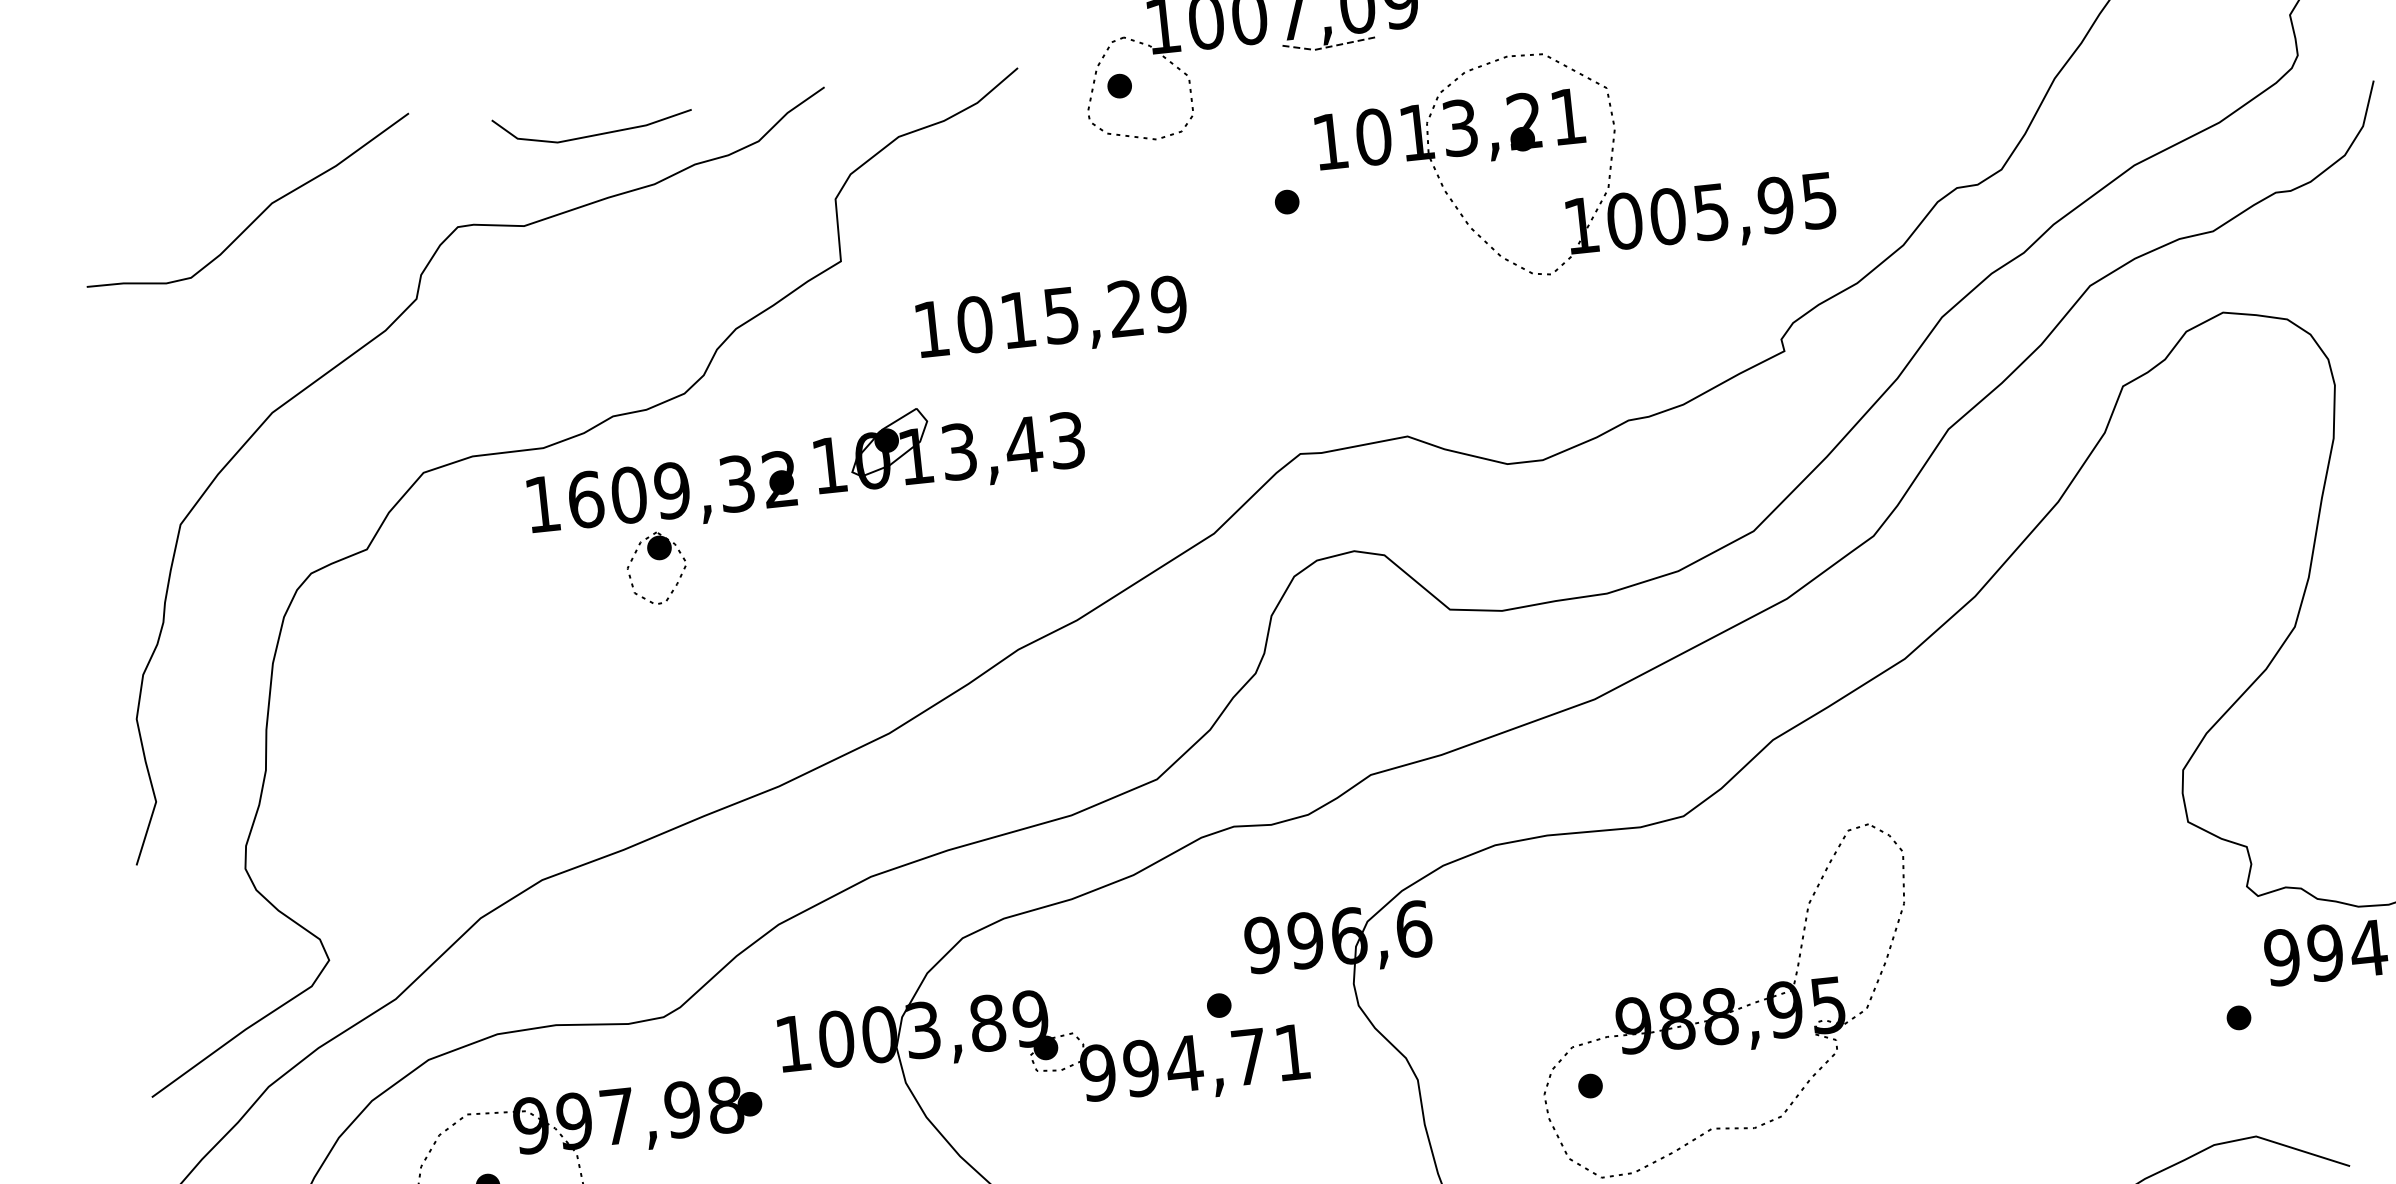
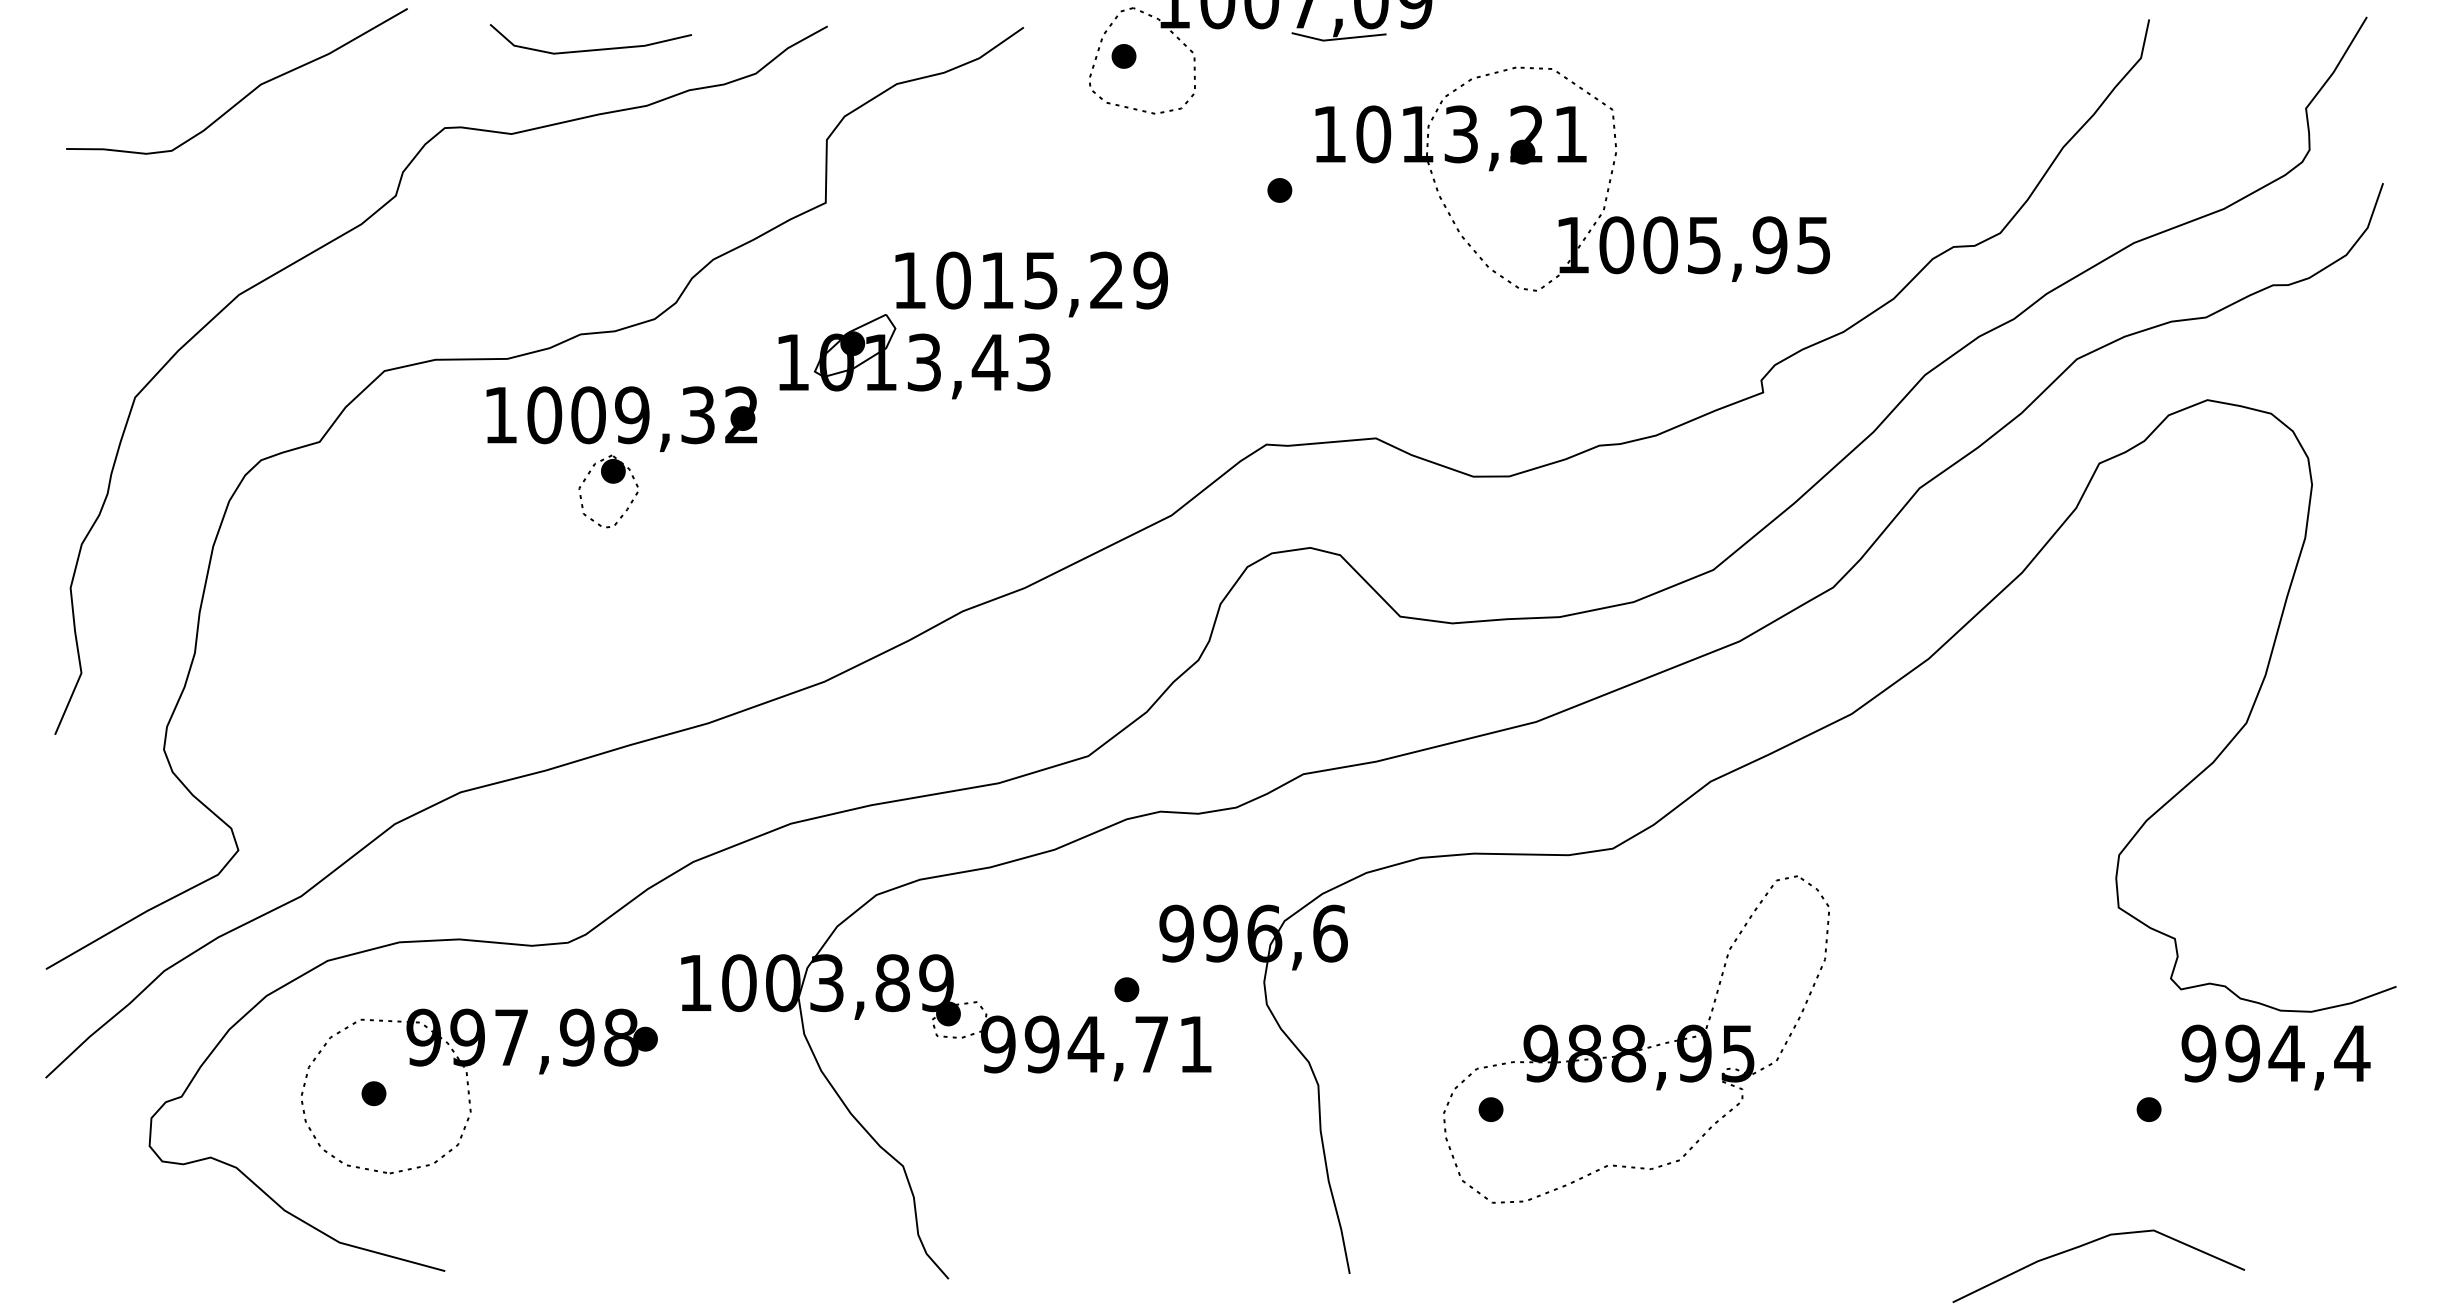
line: (1329, 47) -> (1338, 39), dashed -> solid
part: (948, 446) -> (914, 356), moved
text: (585, 500) -> (544, 415), 1609,32 -> 1009,32

